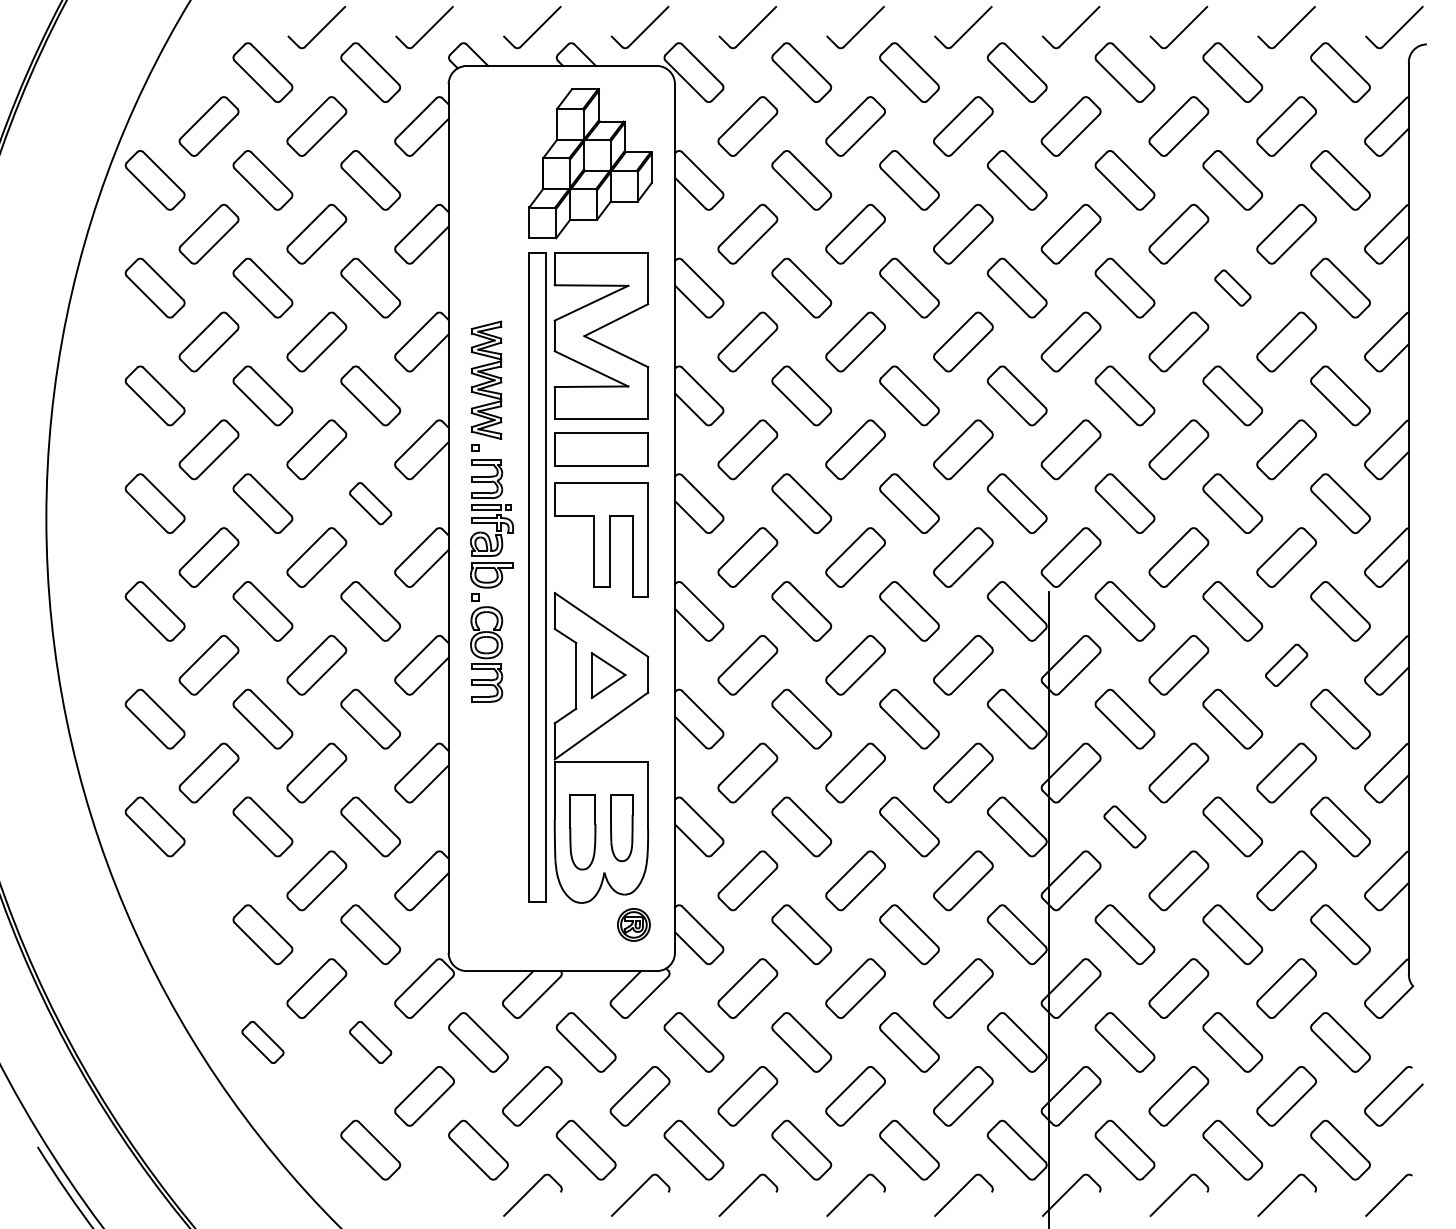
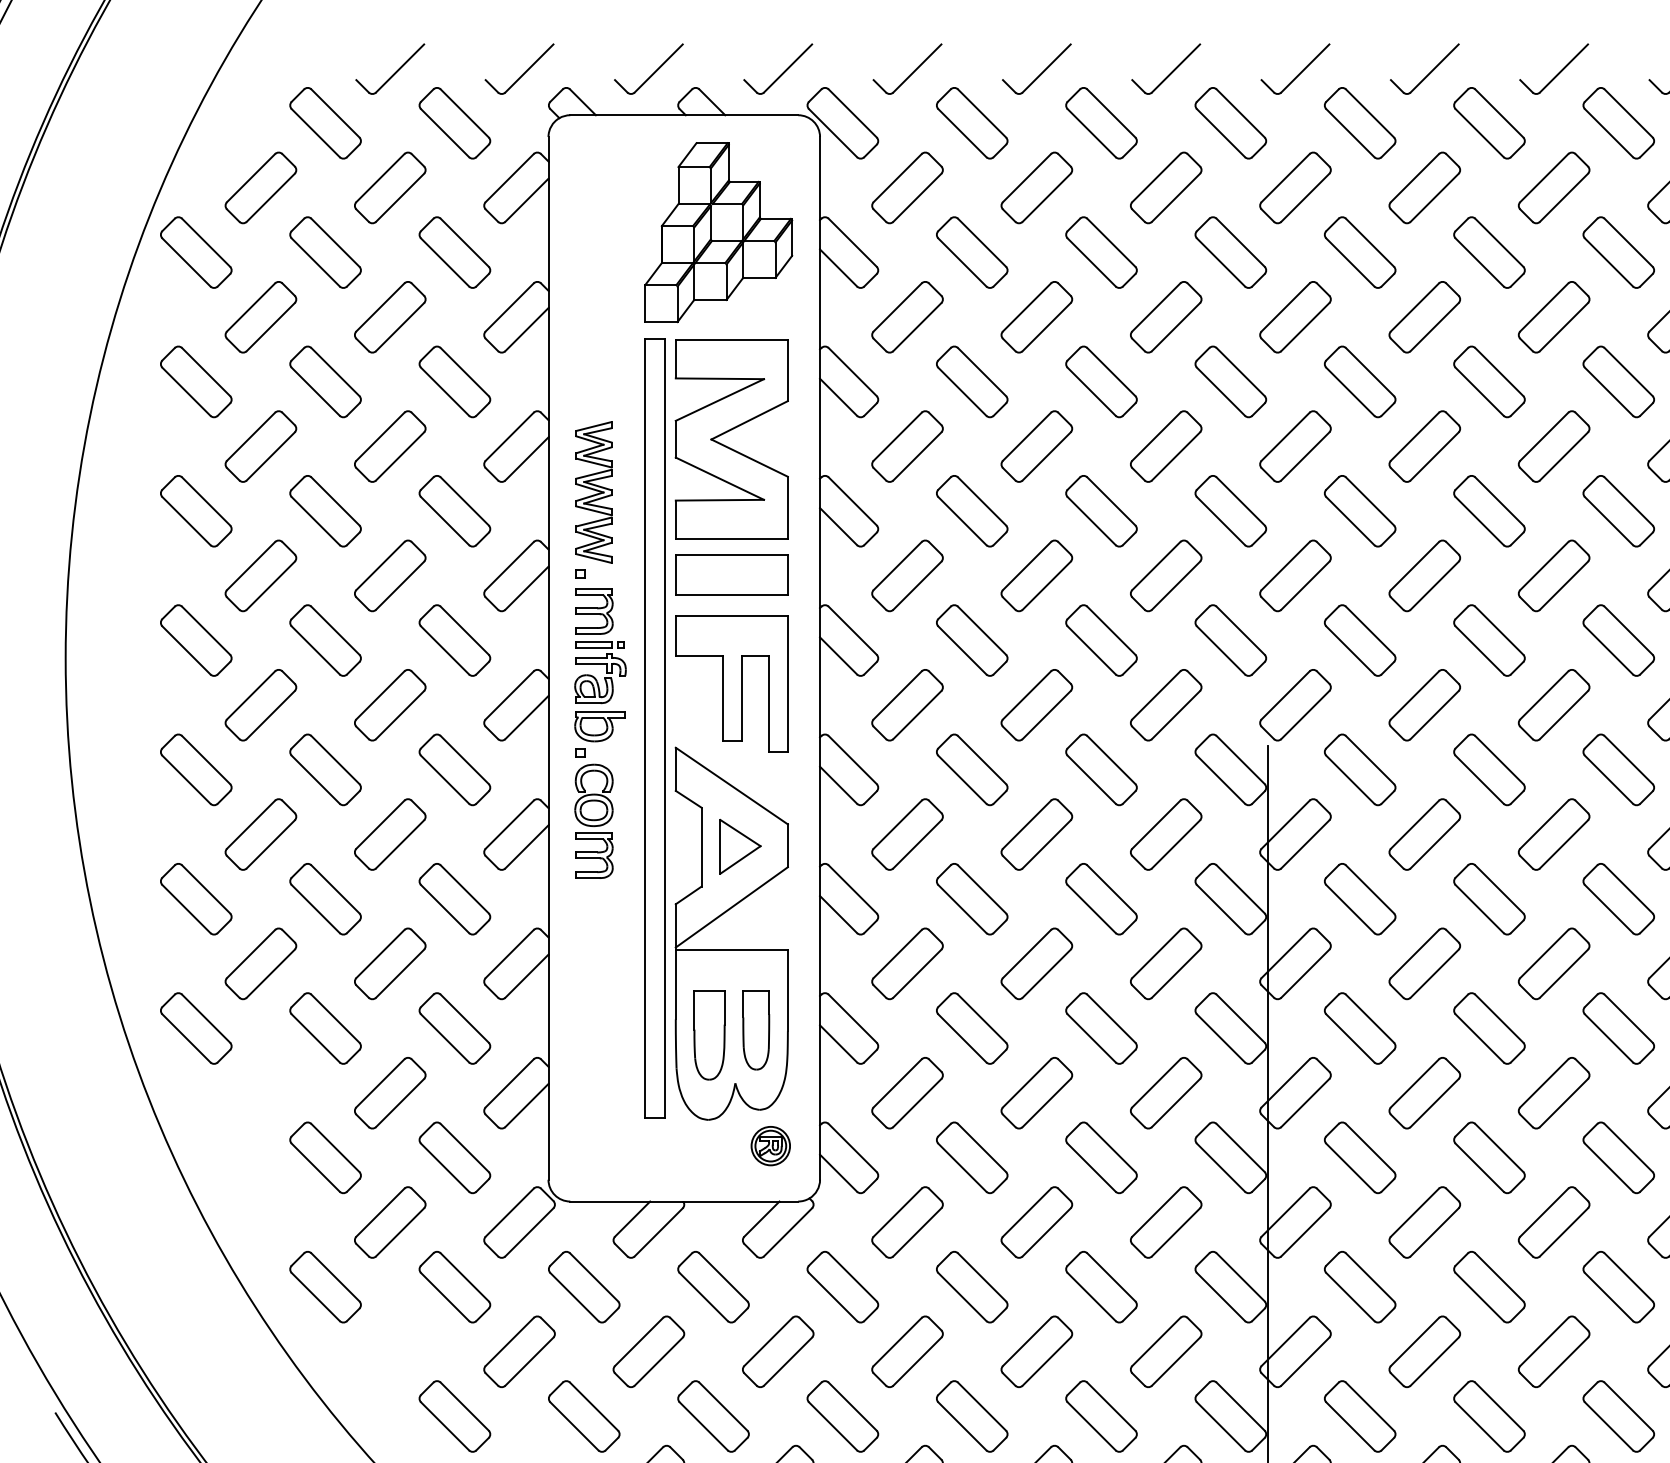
part: (1232, 287) -> (1489, 381), size x1.67
part: (370, 503) -> (454, 640), size x1.43
part: (1286, 665) -> (1553, 834), size x1.43
part: (1124, 826) -> (1359, 1027), size x1.43
part: (262, 1042) -> (325, 1287), size x1.43
part: (370, 1042) -> (454, 1287), size x1.43

